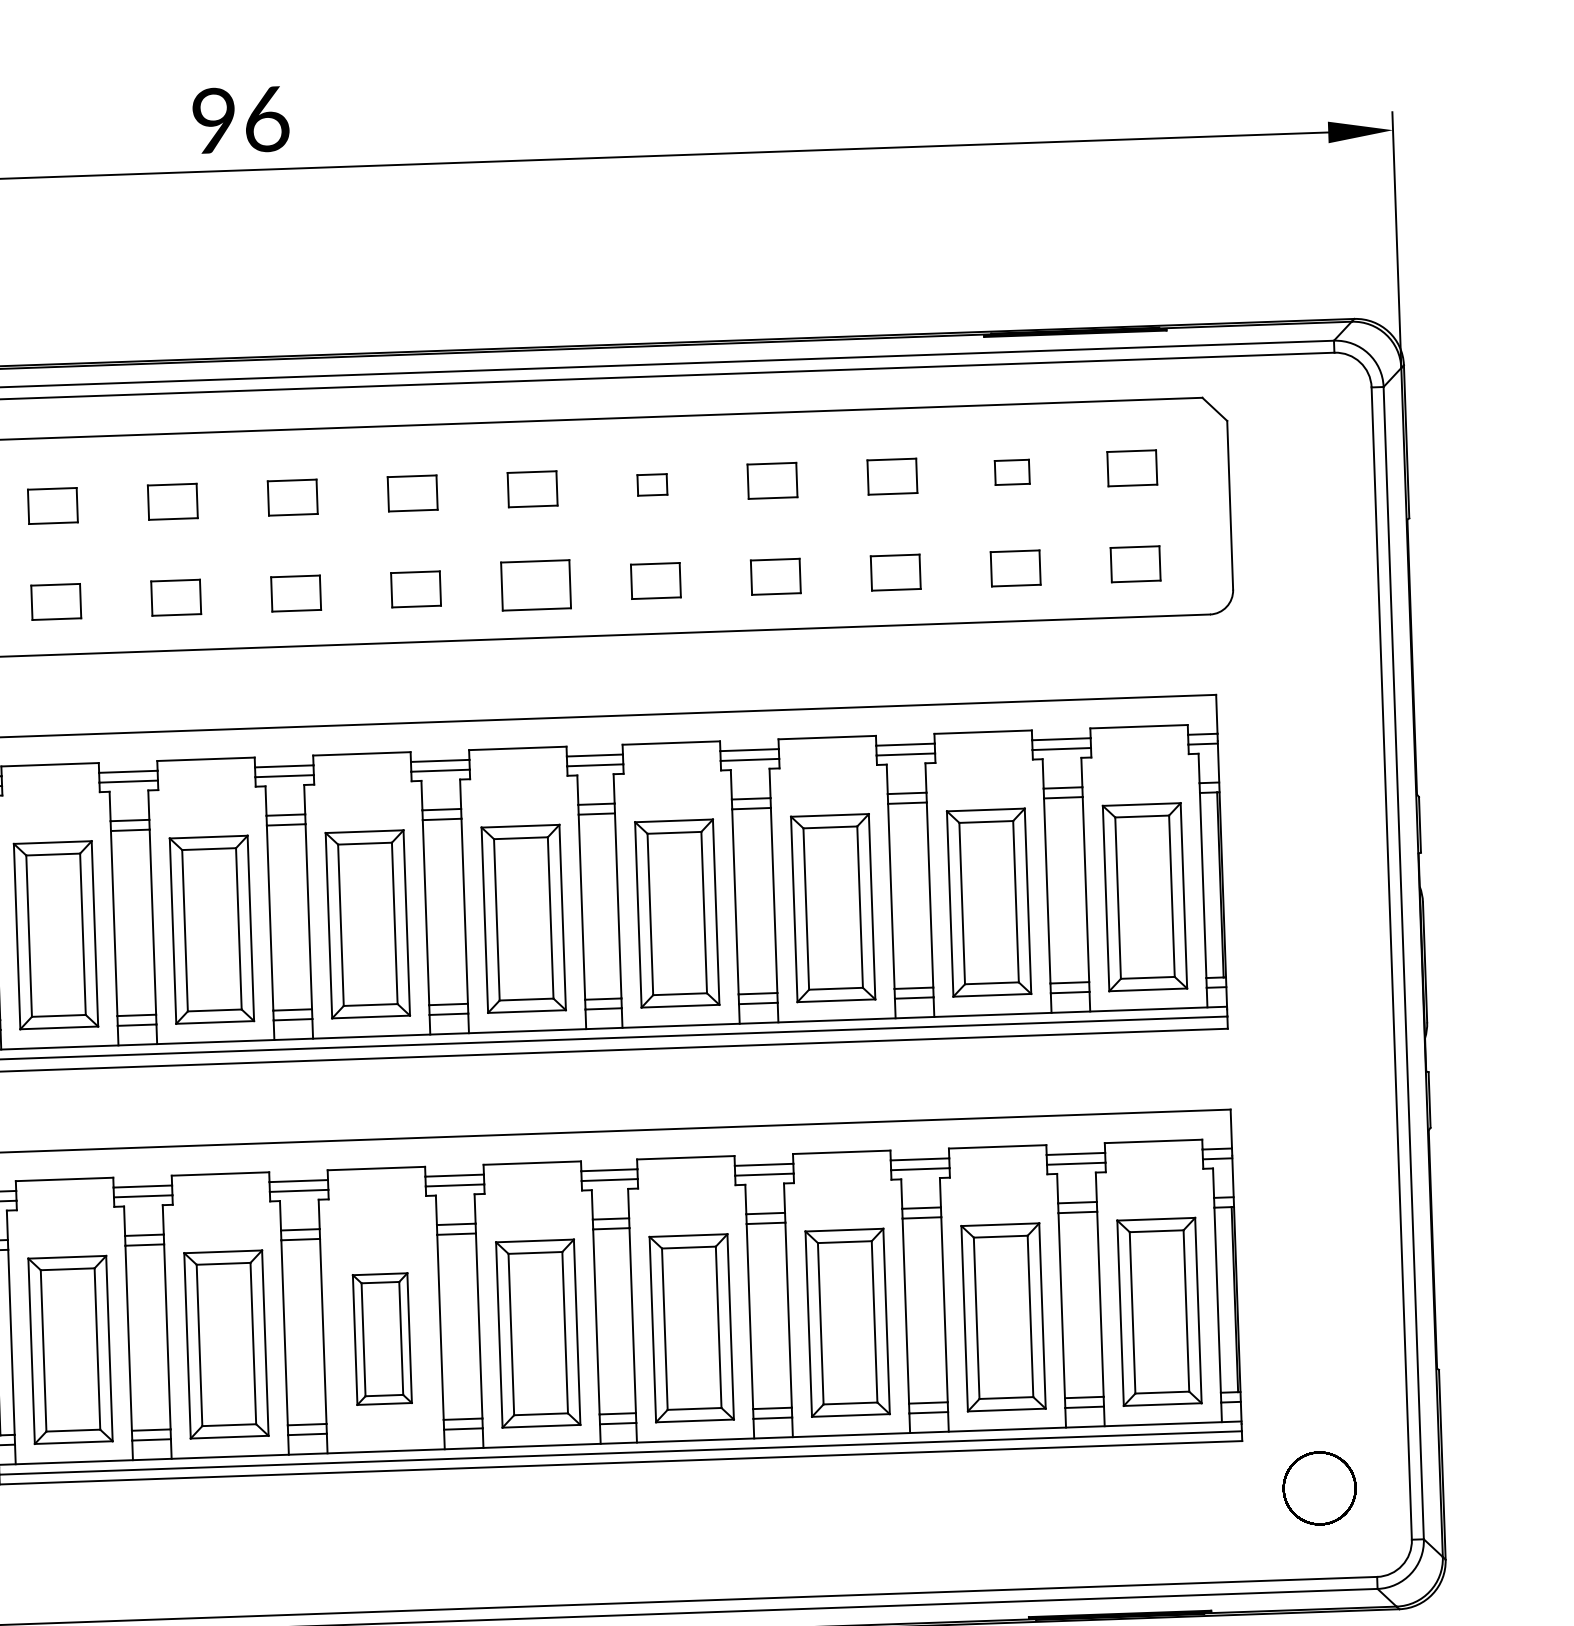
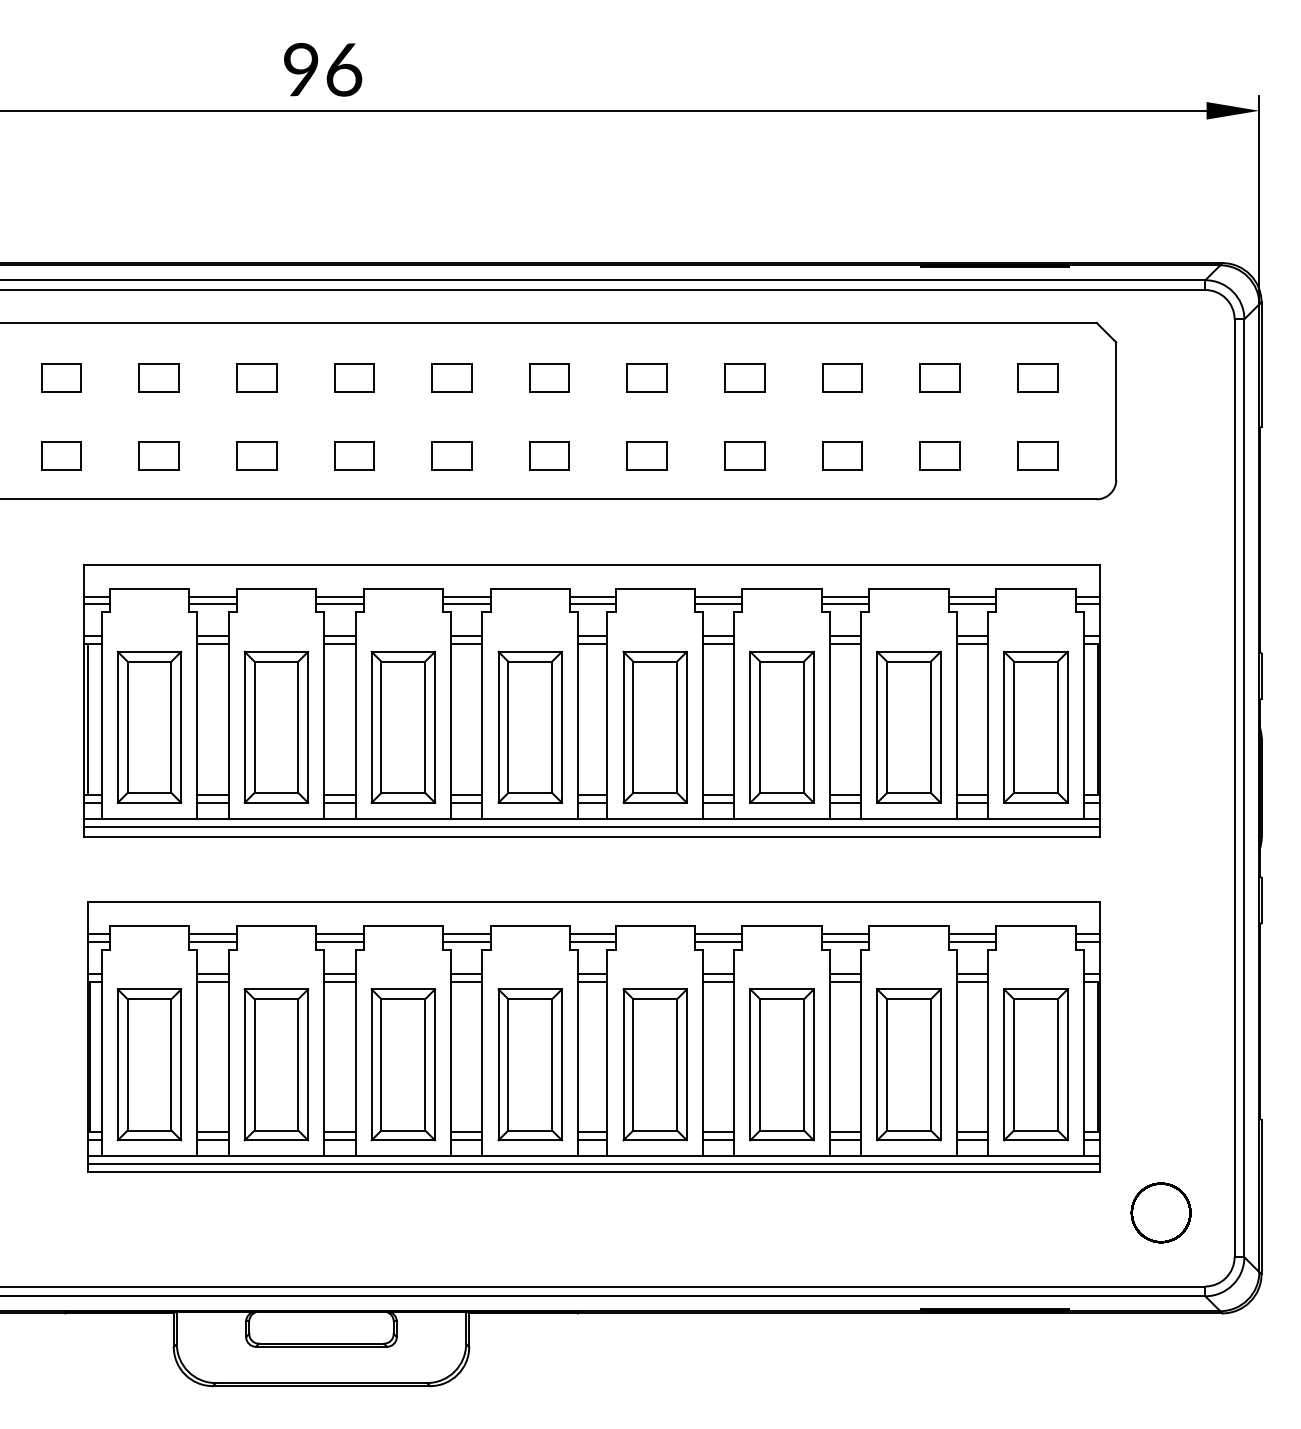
part: (1011, 471) -> (939, 377), size x1.43
part: (651, 484) -> (646, 377), size x1.67
part: (535, 584) -> (549, 455), size x0.71
part: (382, 1338) -> (403, 1064), size x1.43

